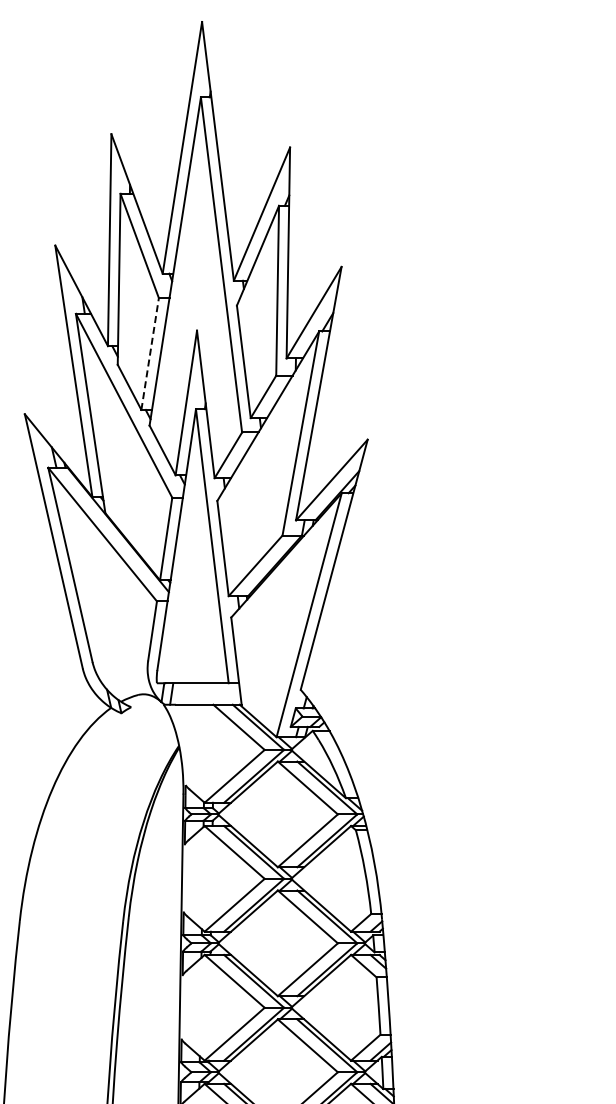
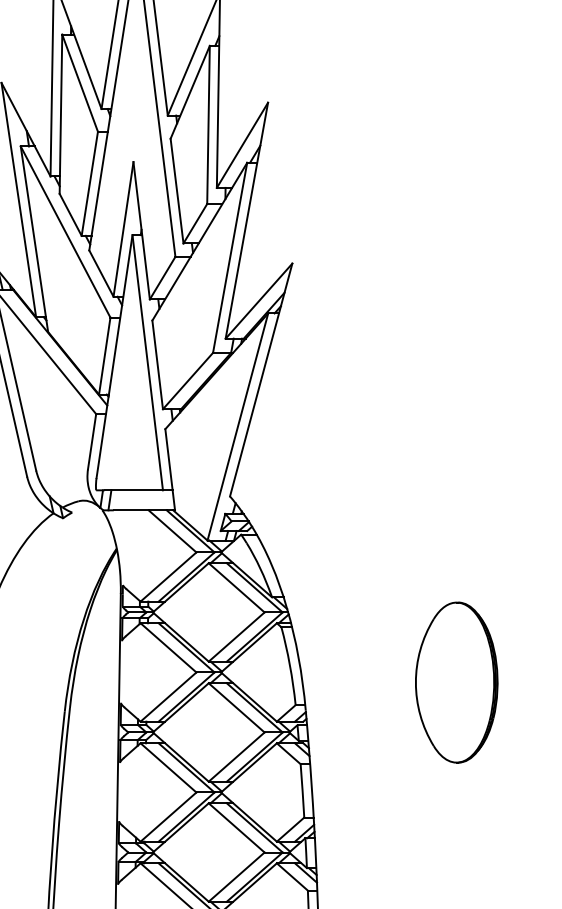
line: (150, 354) -> (90, 184), dashed -> solid
part: (544, 889) -> (456, 682), added

